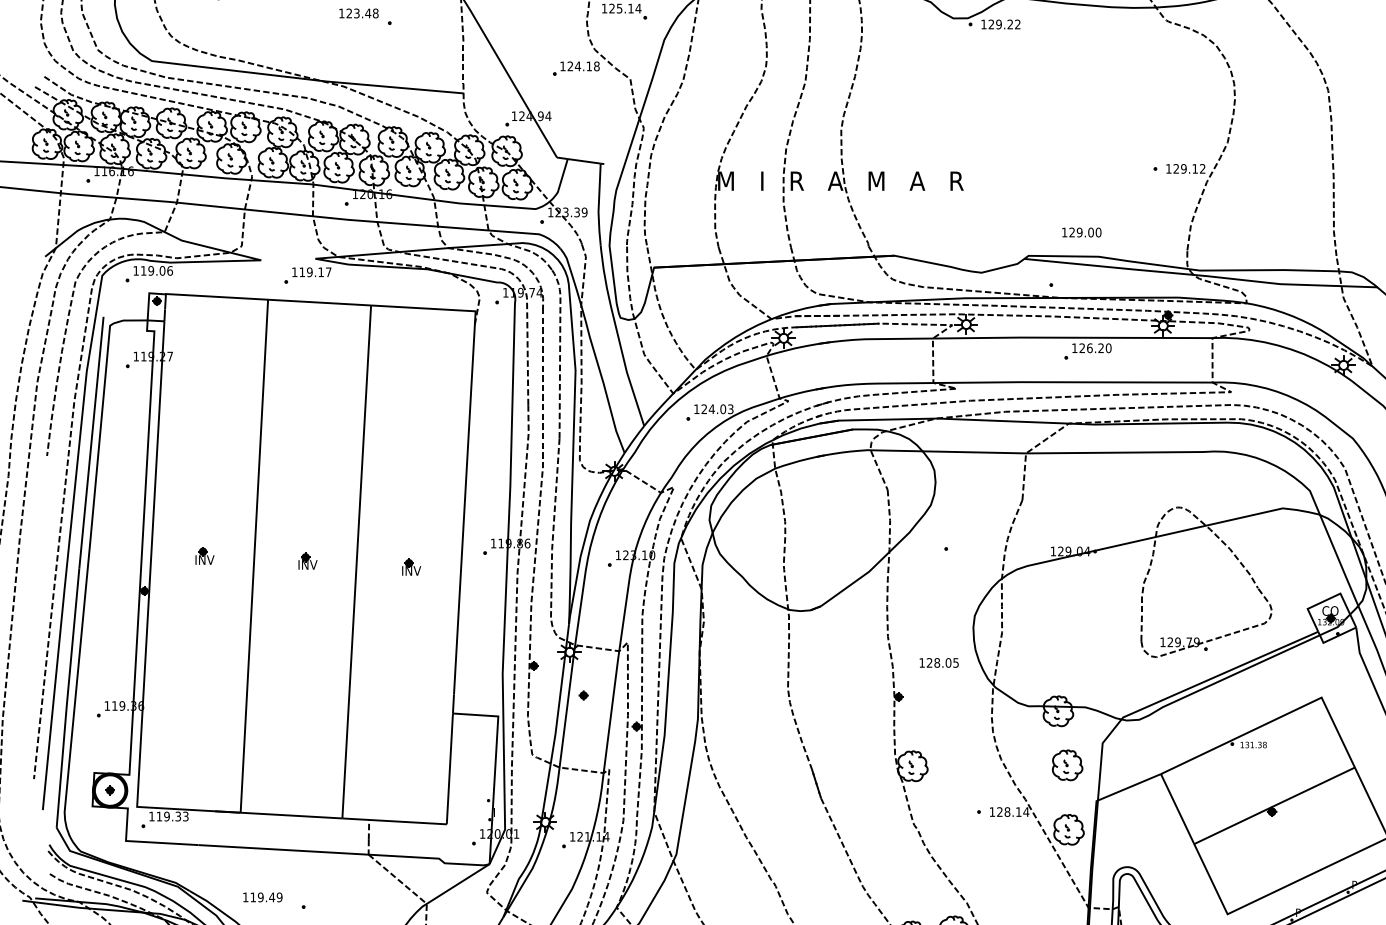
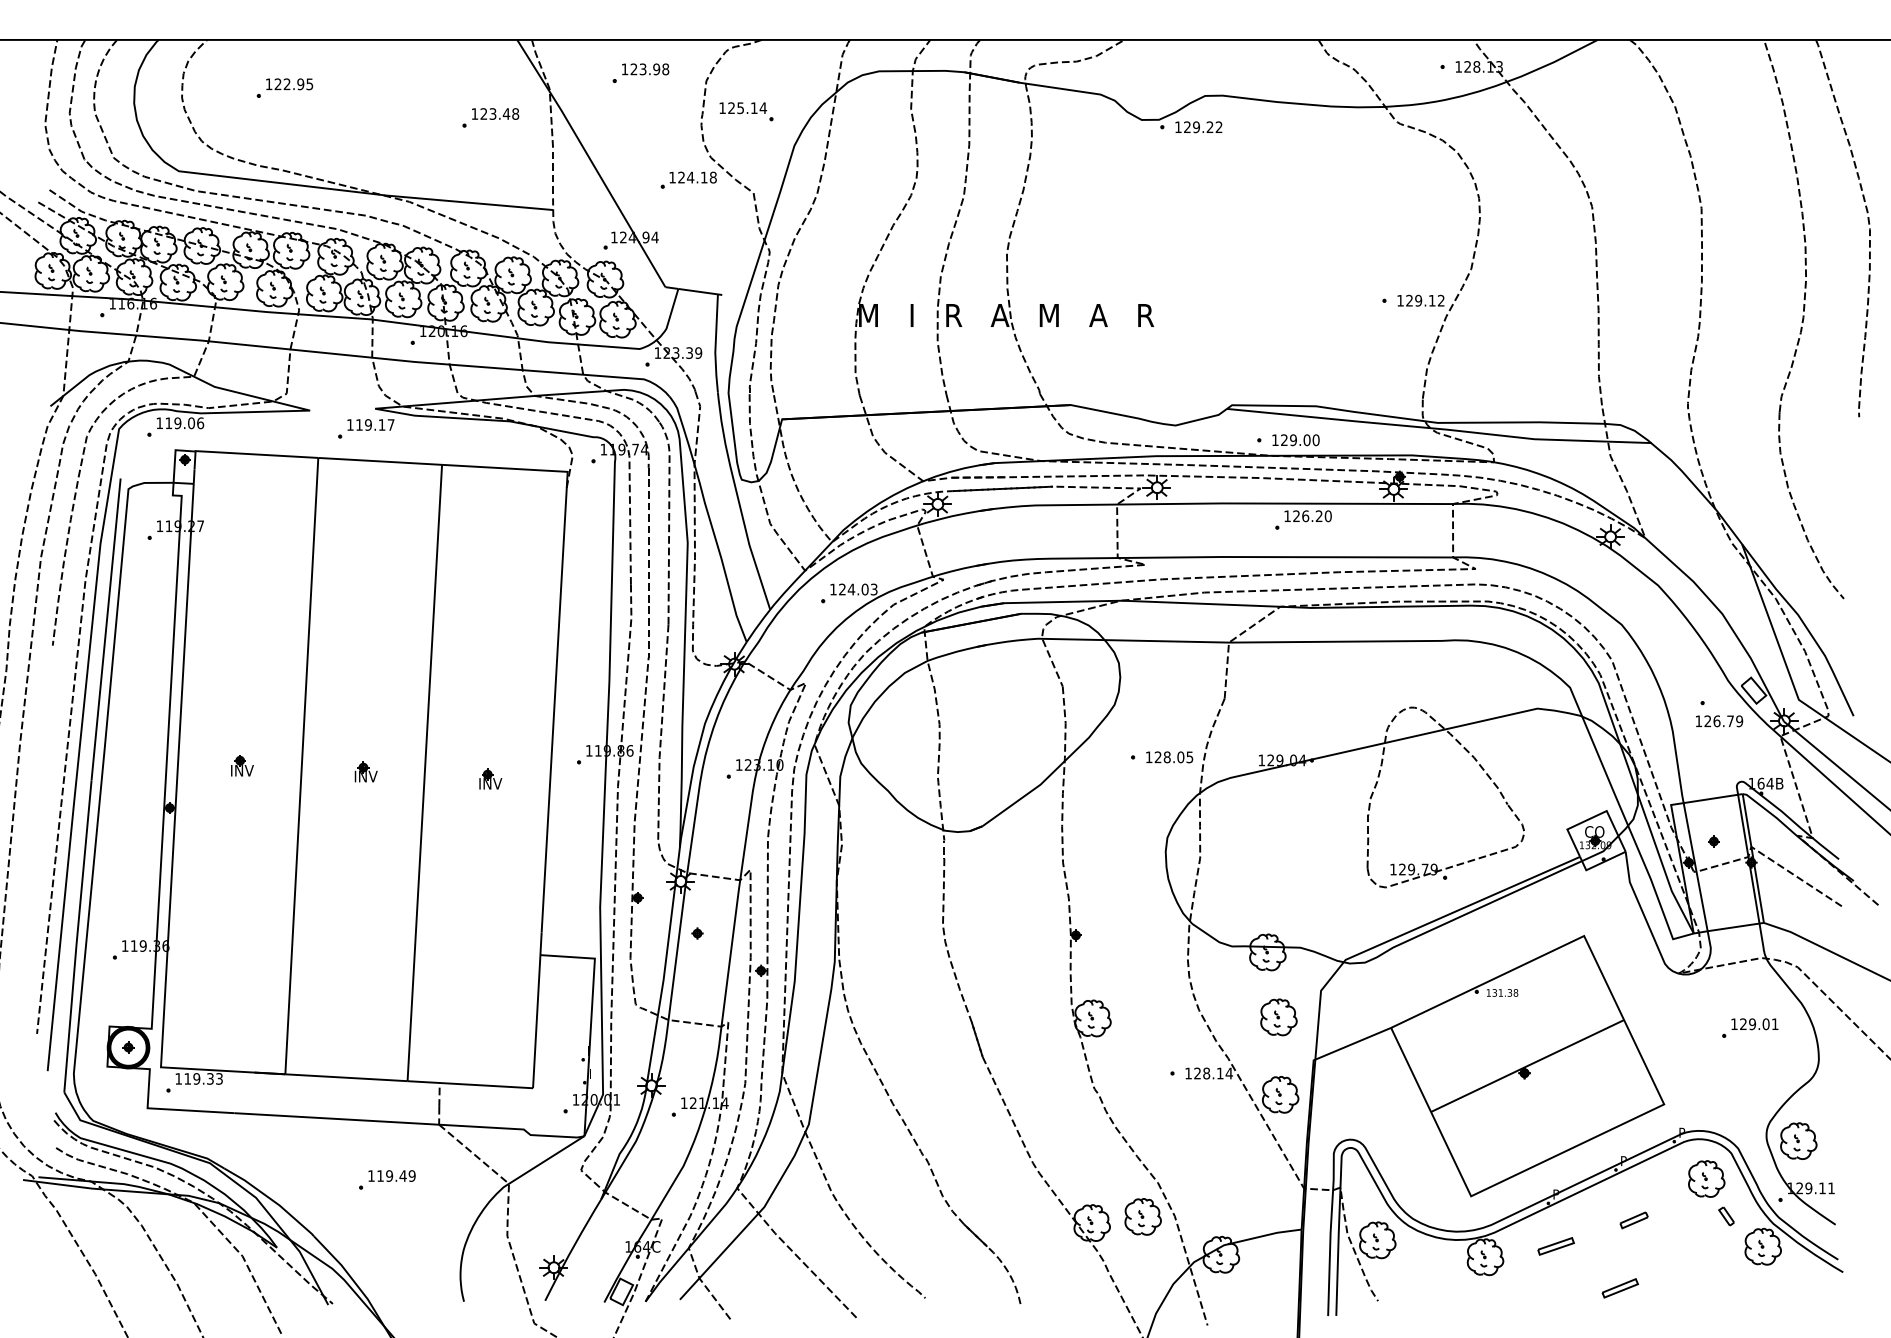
text: (358, 13) -> (495, 113), moved
text: (1081, 232) -> (1295, 440), moved
text: (939, 663) -> (1169, 757), moved
text: (262, 896) -> (391, 1175), moved

